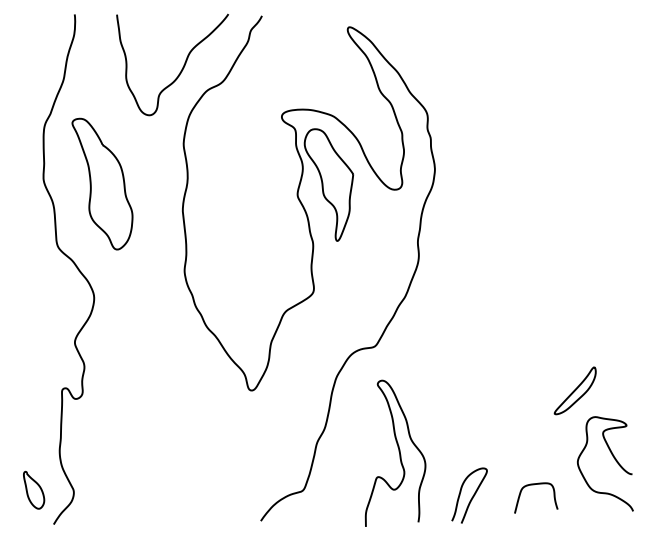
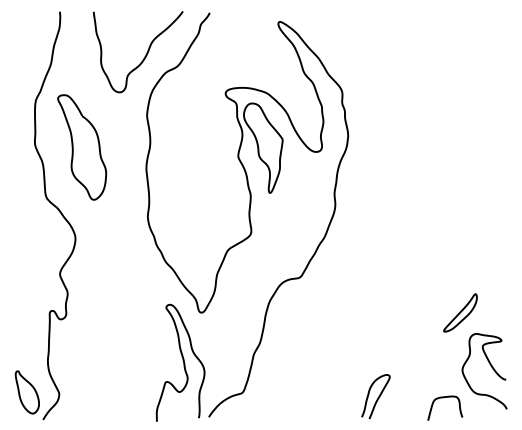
curve: (398, 451) -> (182, 361), moved
curve: (534, 485) -> (443, 398), moved
part: (33, 490) -> (26, 392), size x1.43

